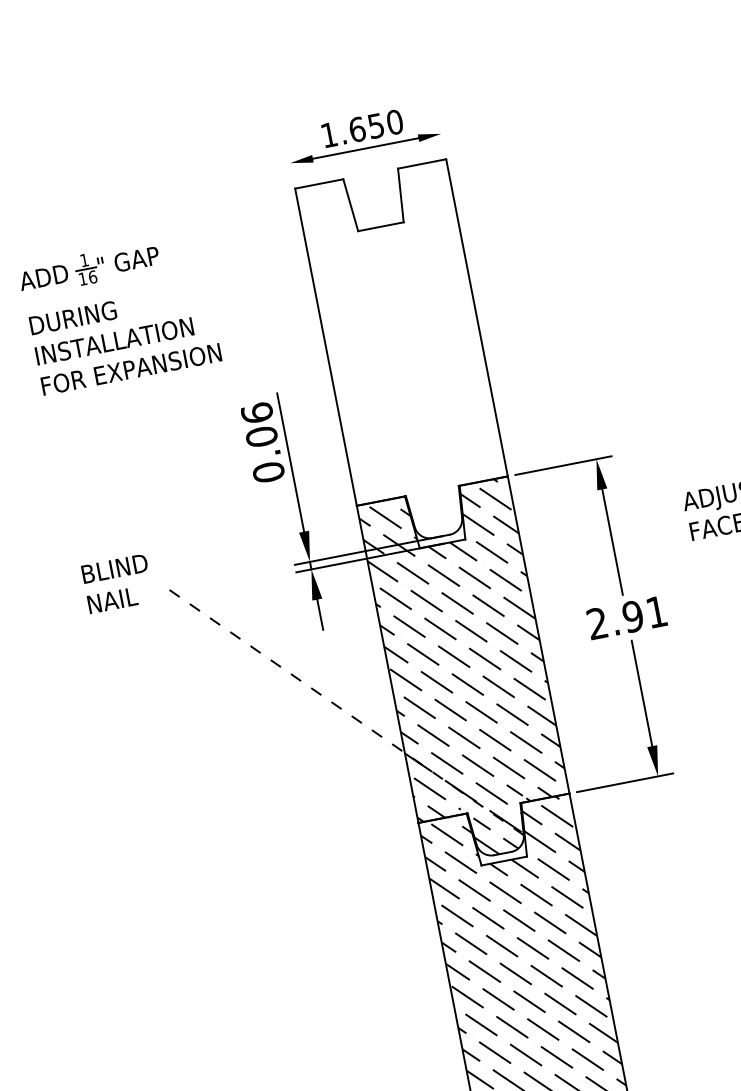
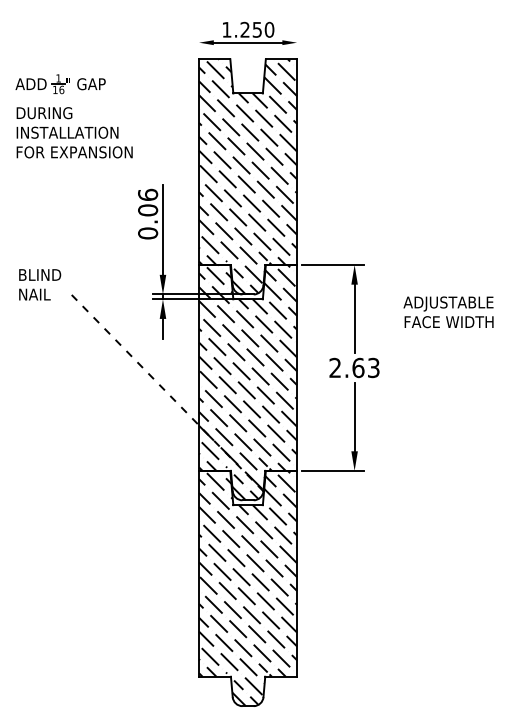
text: (357, 128) -> (245, 29), 1.650 -> 1.250
hatch: (406, 354) -> (248, 176), added
text: (643, 613) -> (365, 367), 2.91 -> 2.63

